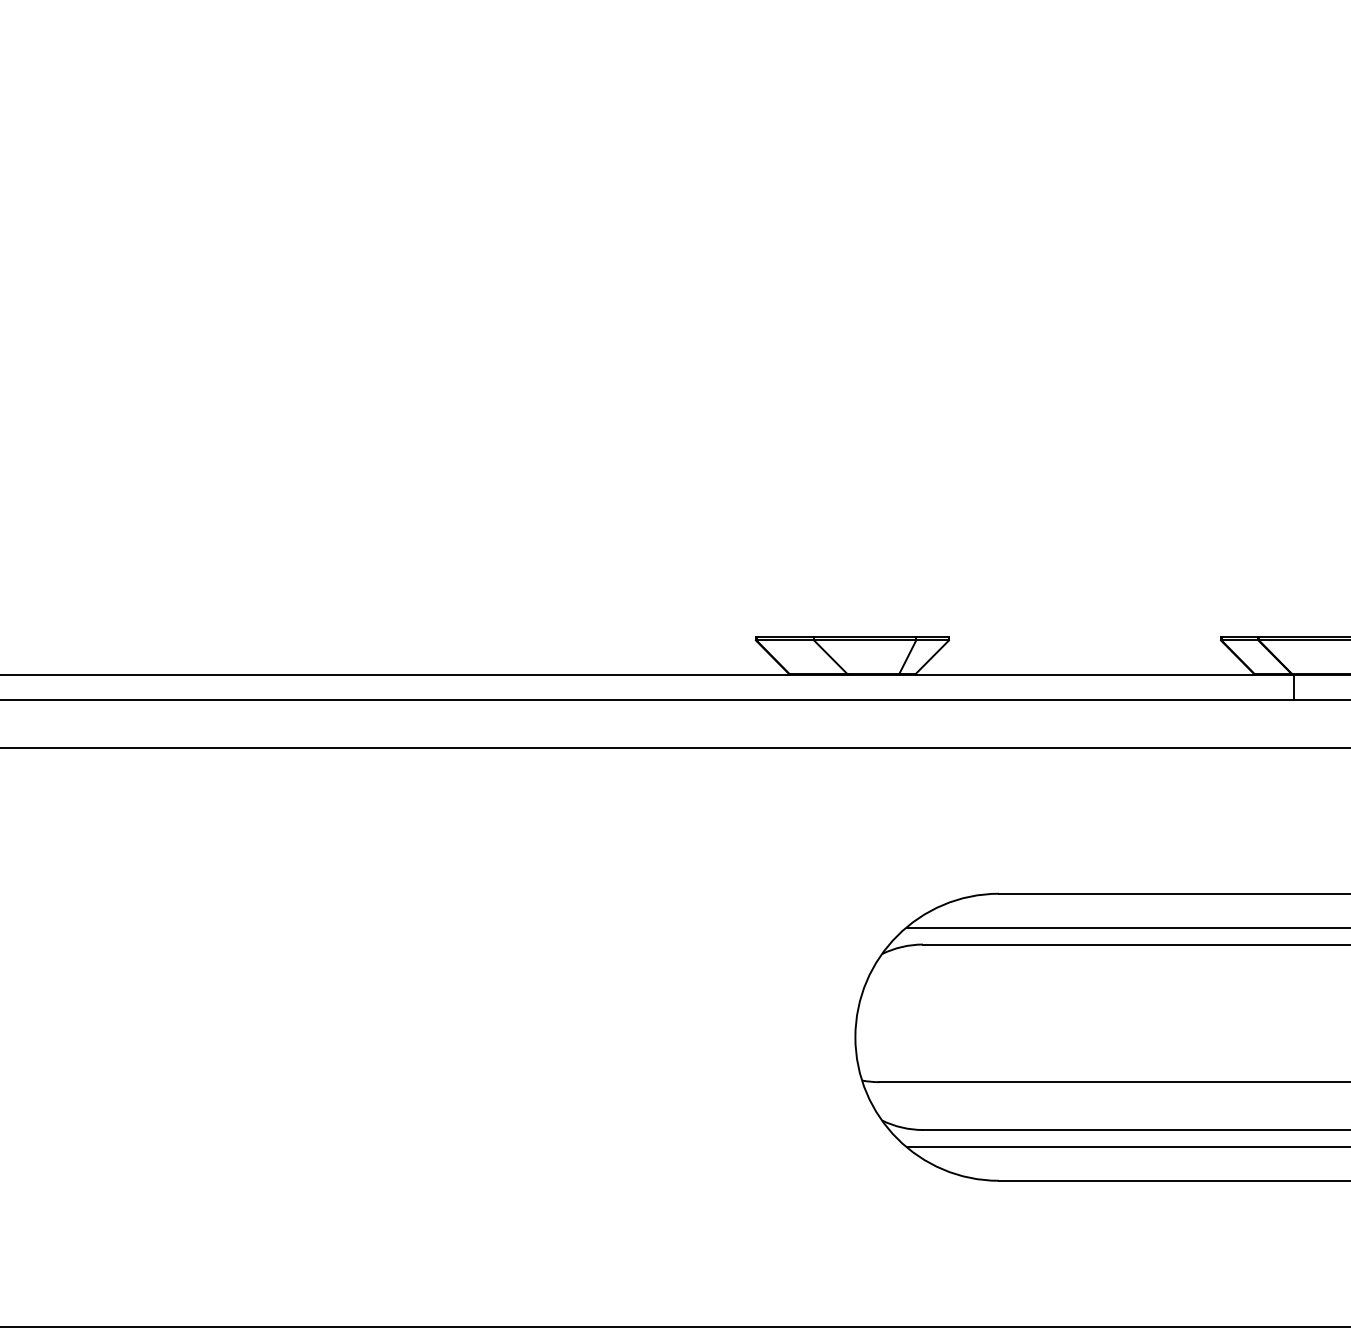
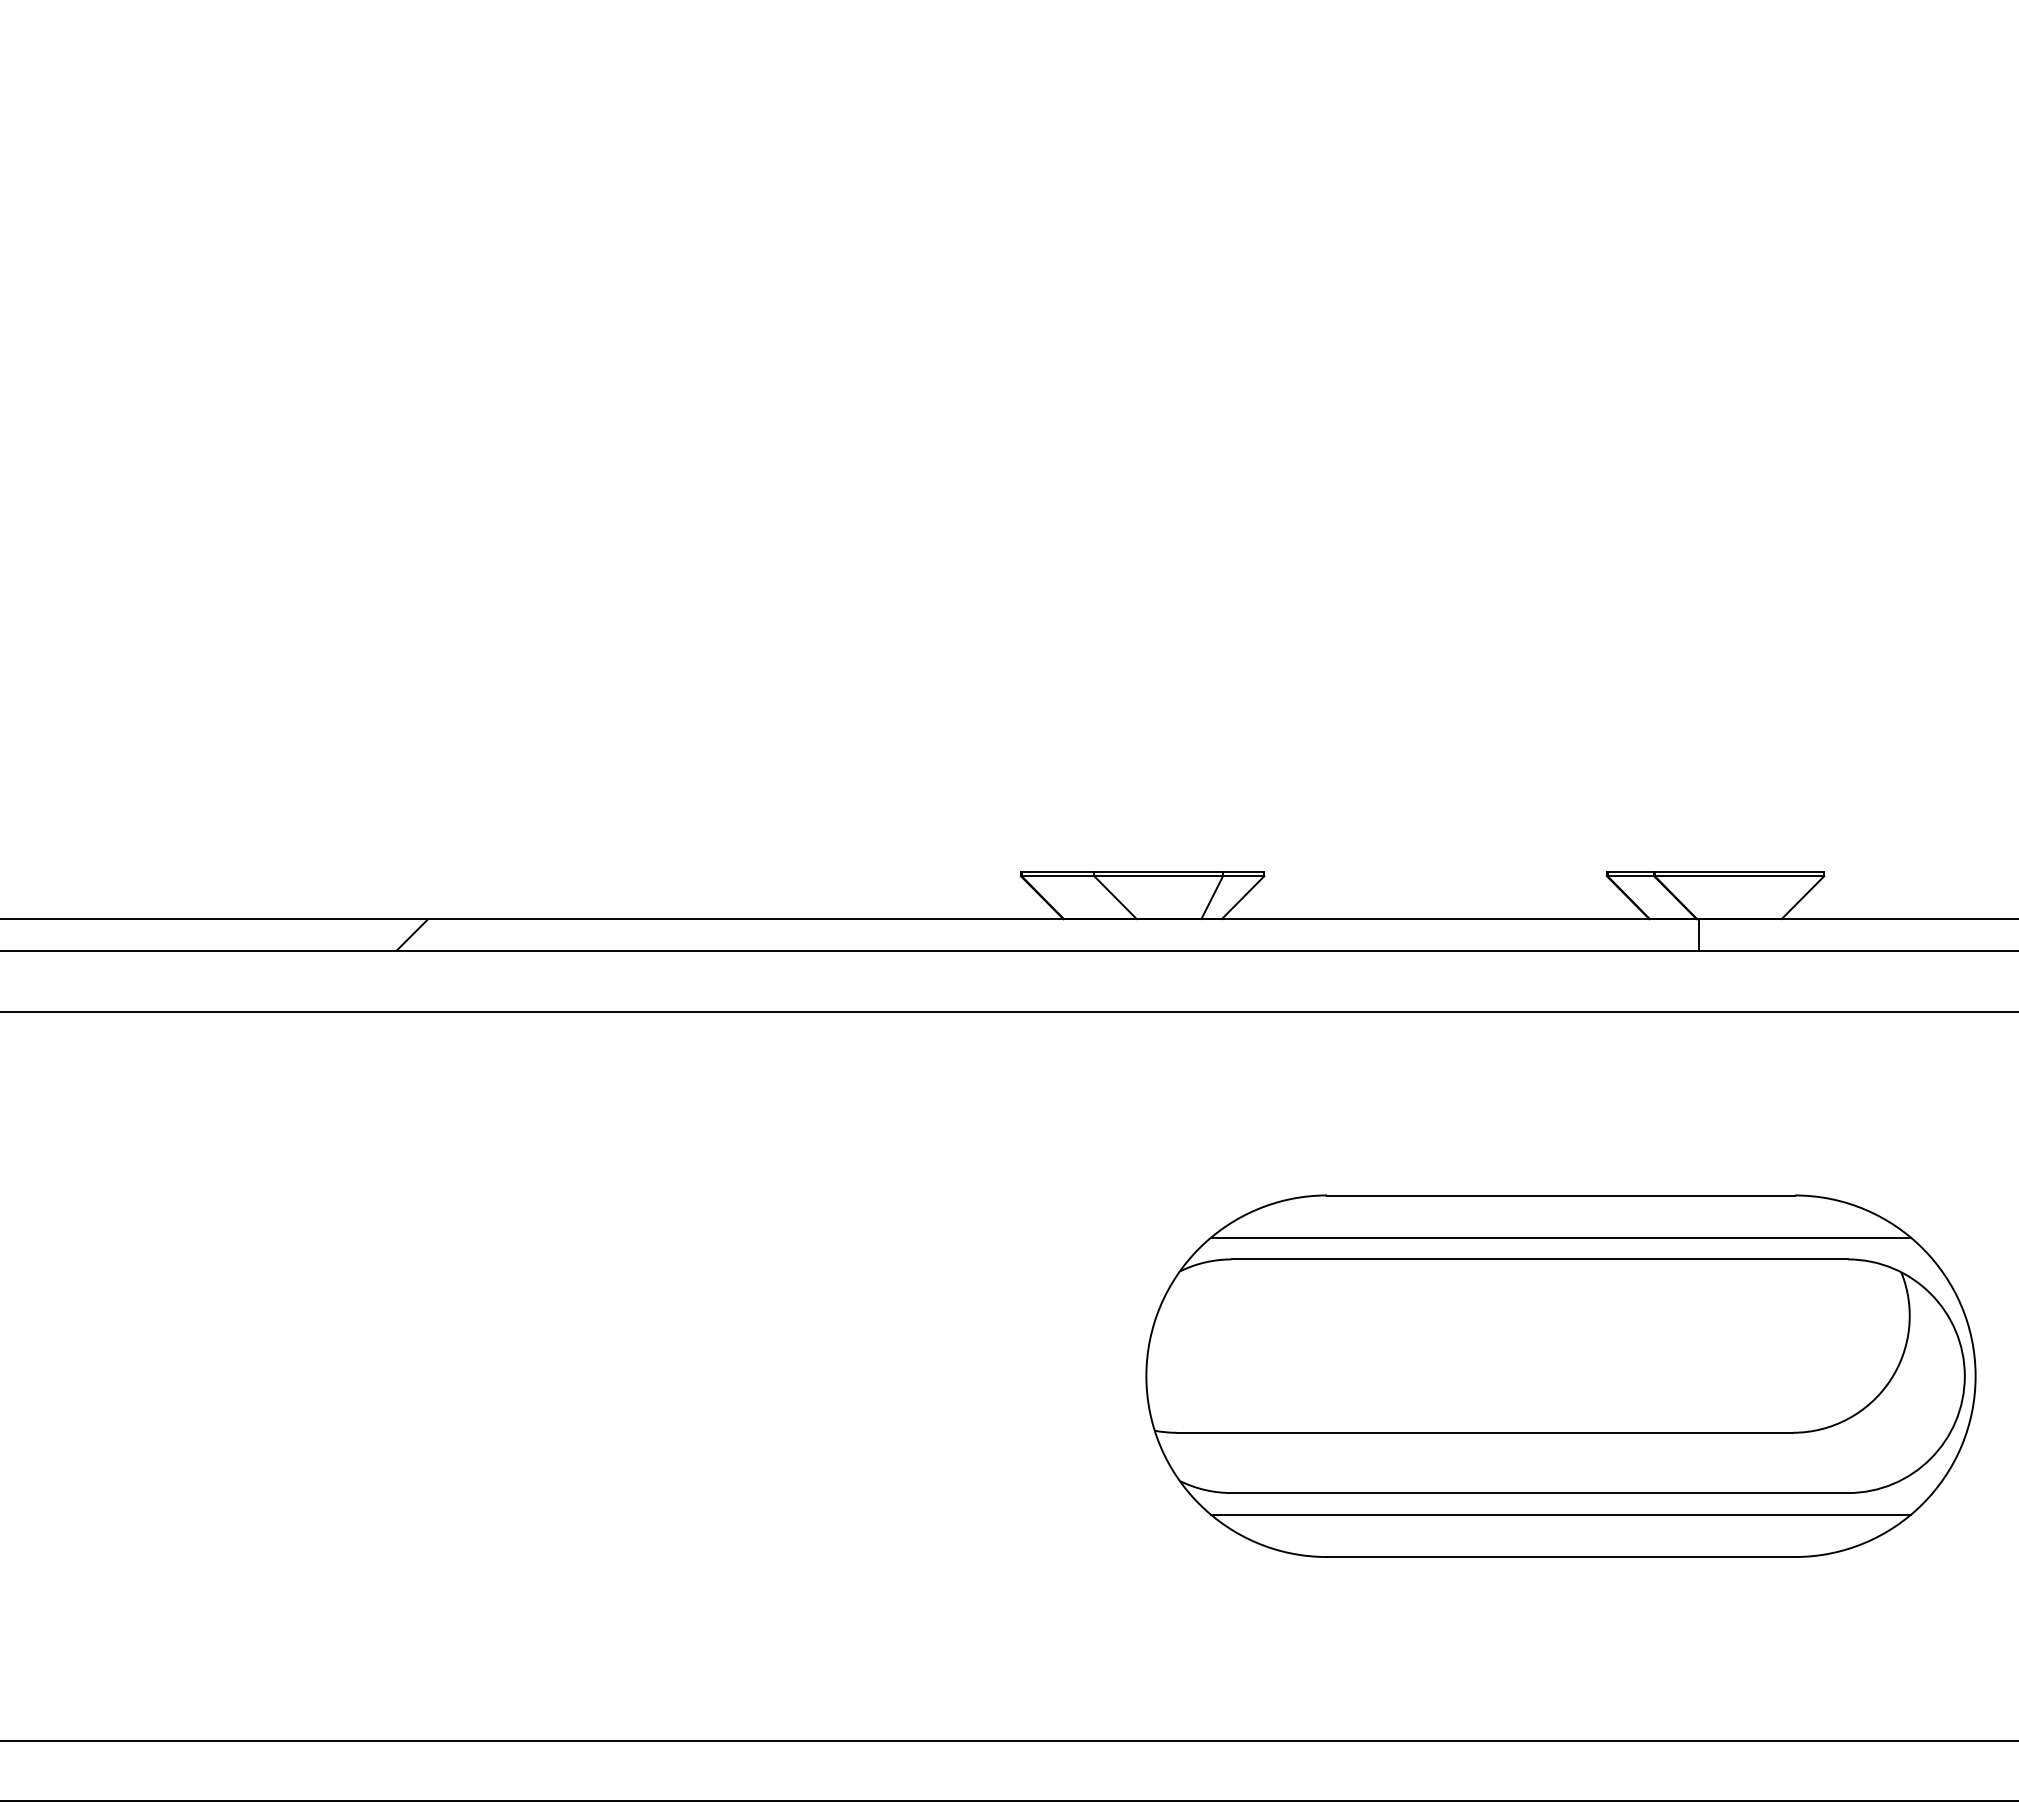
hatch: (272, 687) -> (411, 935), added

